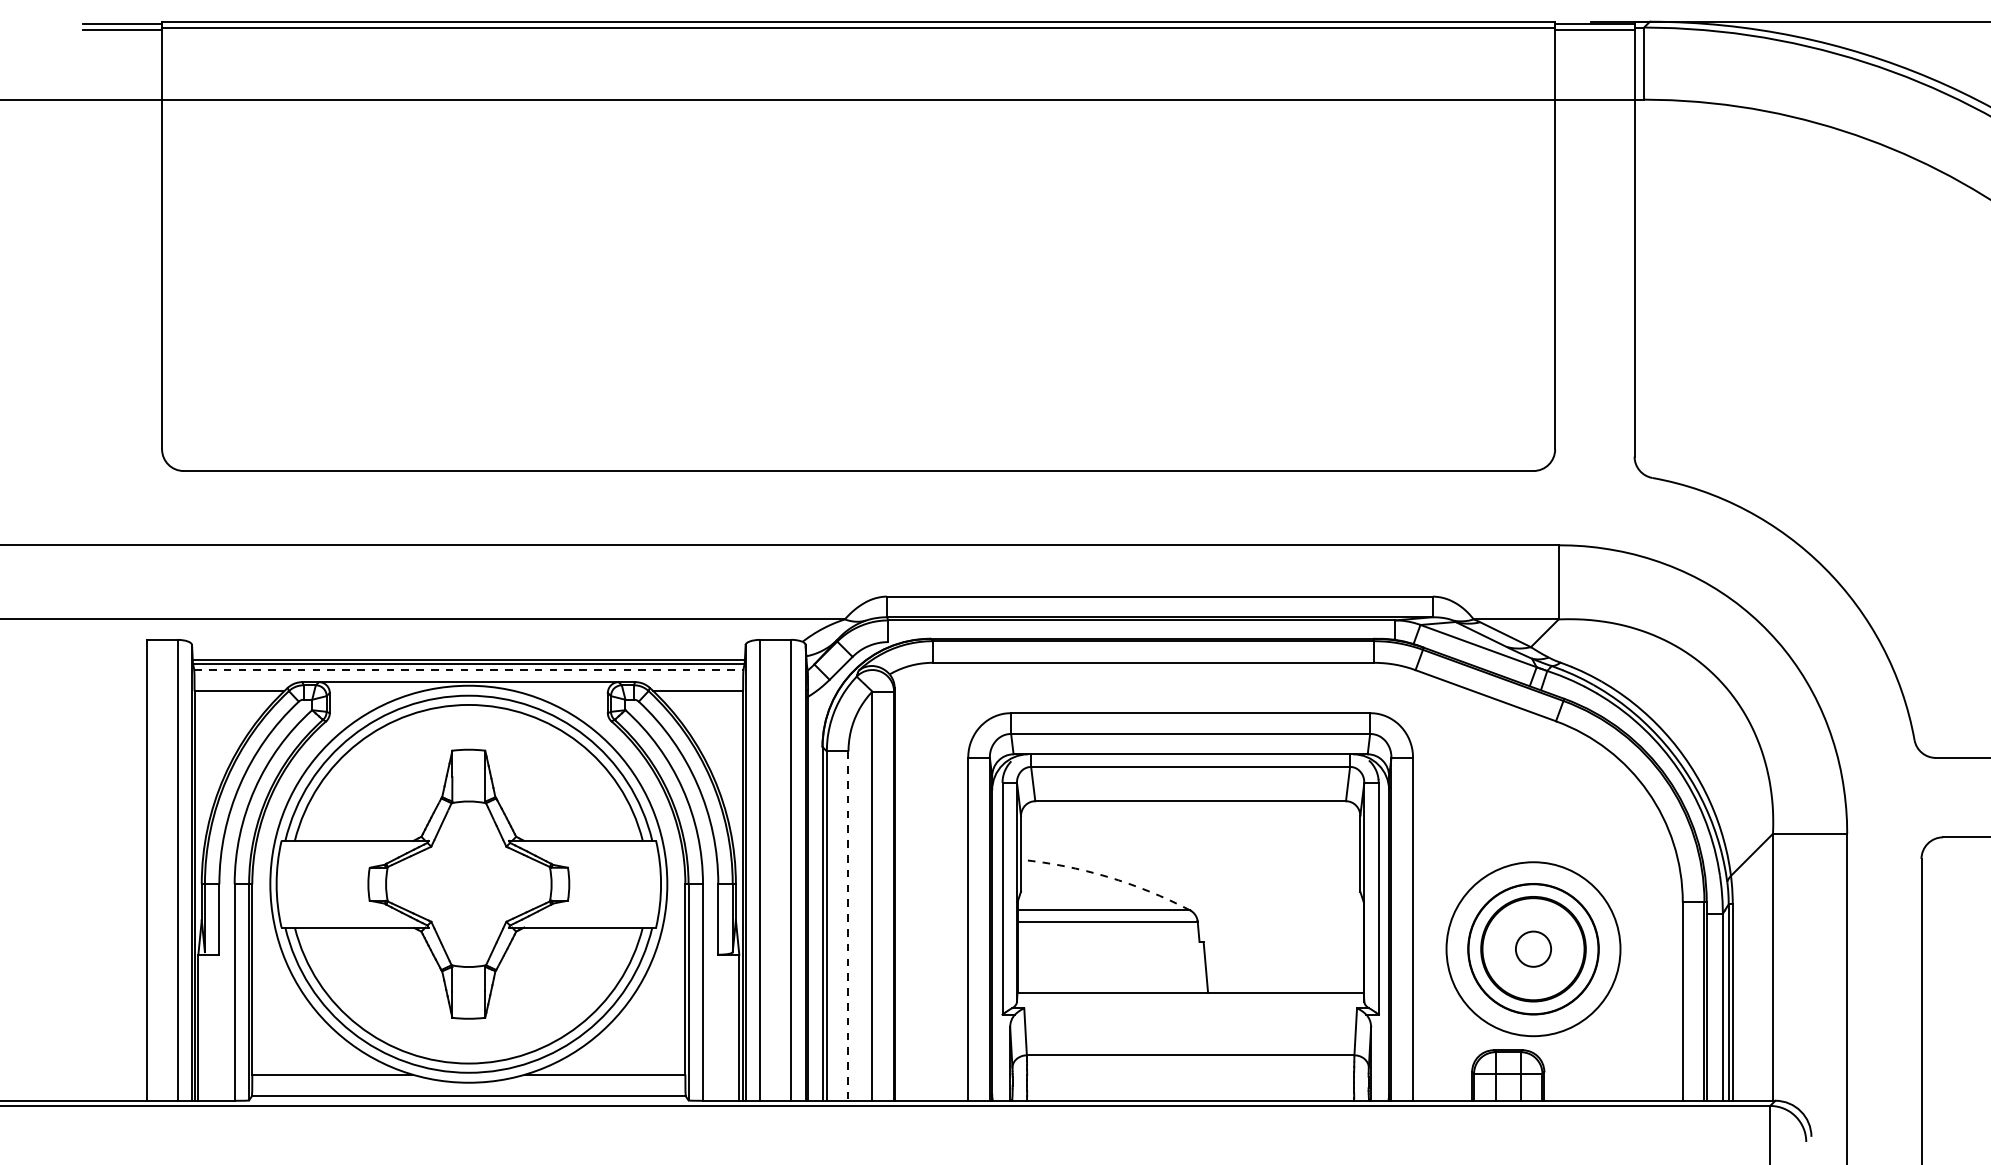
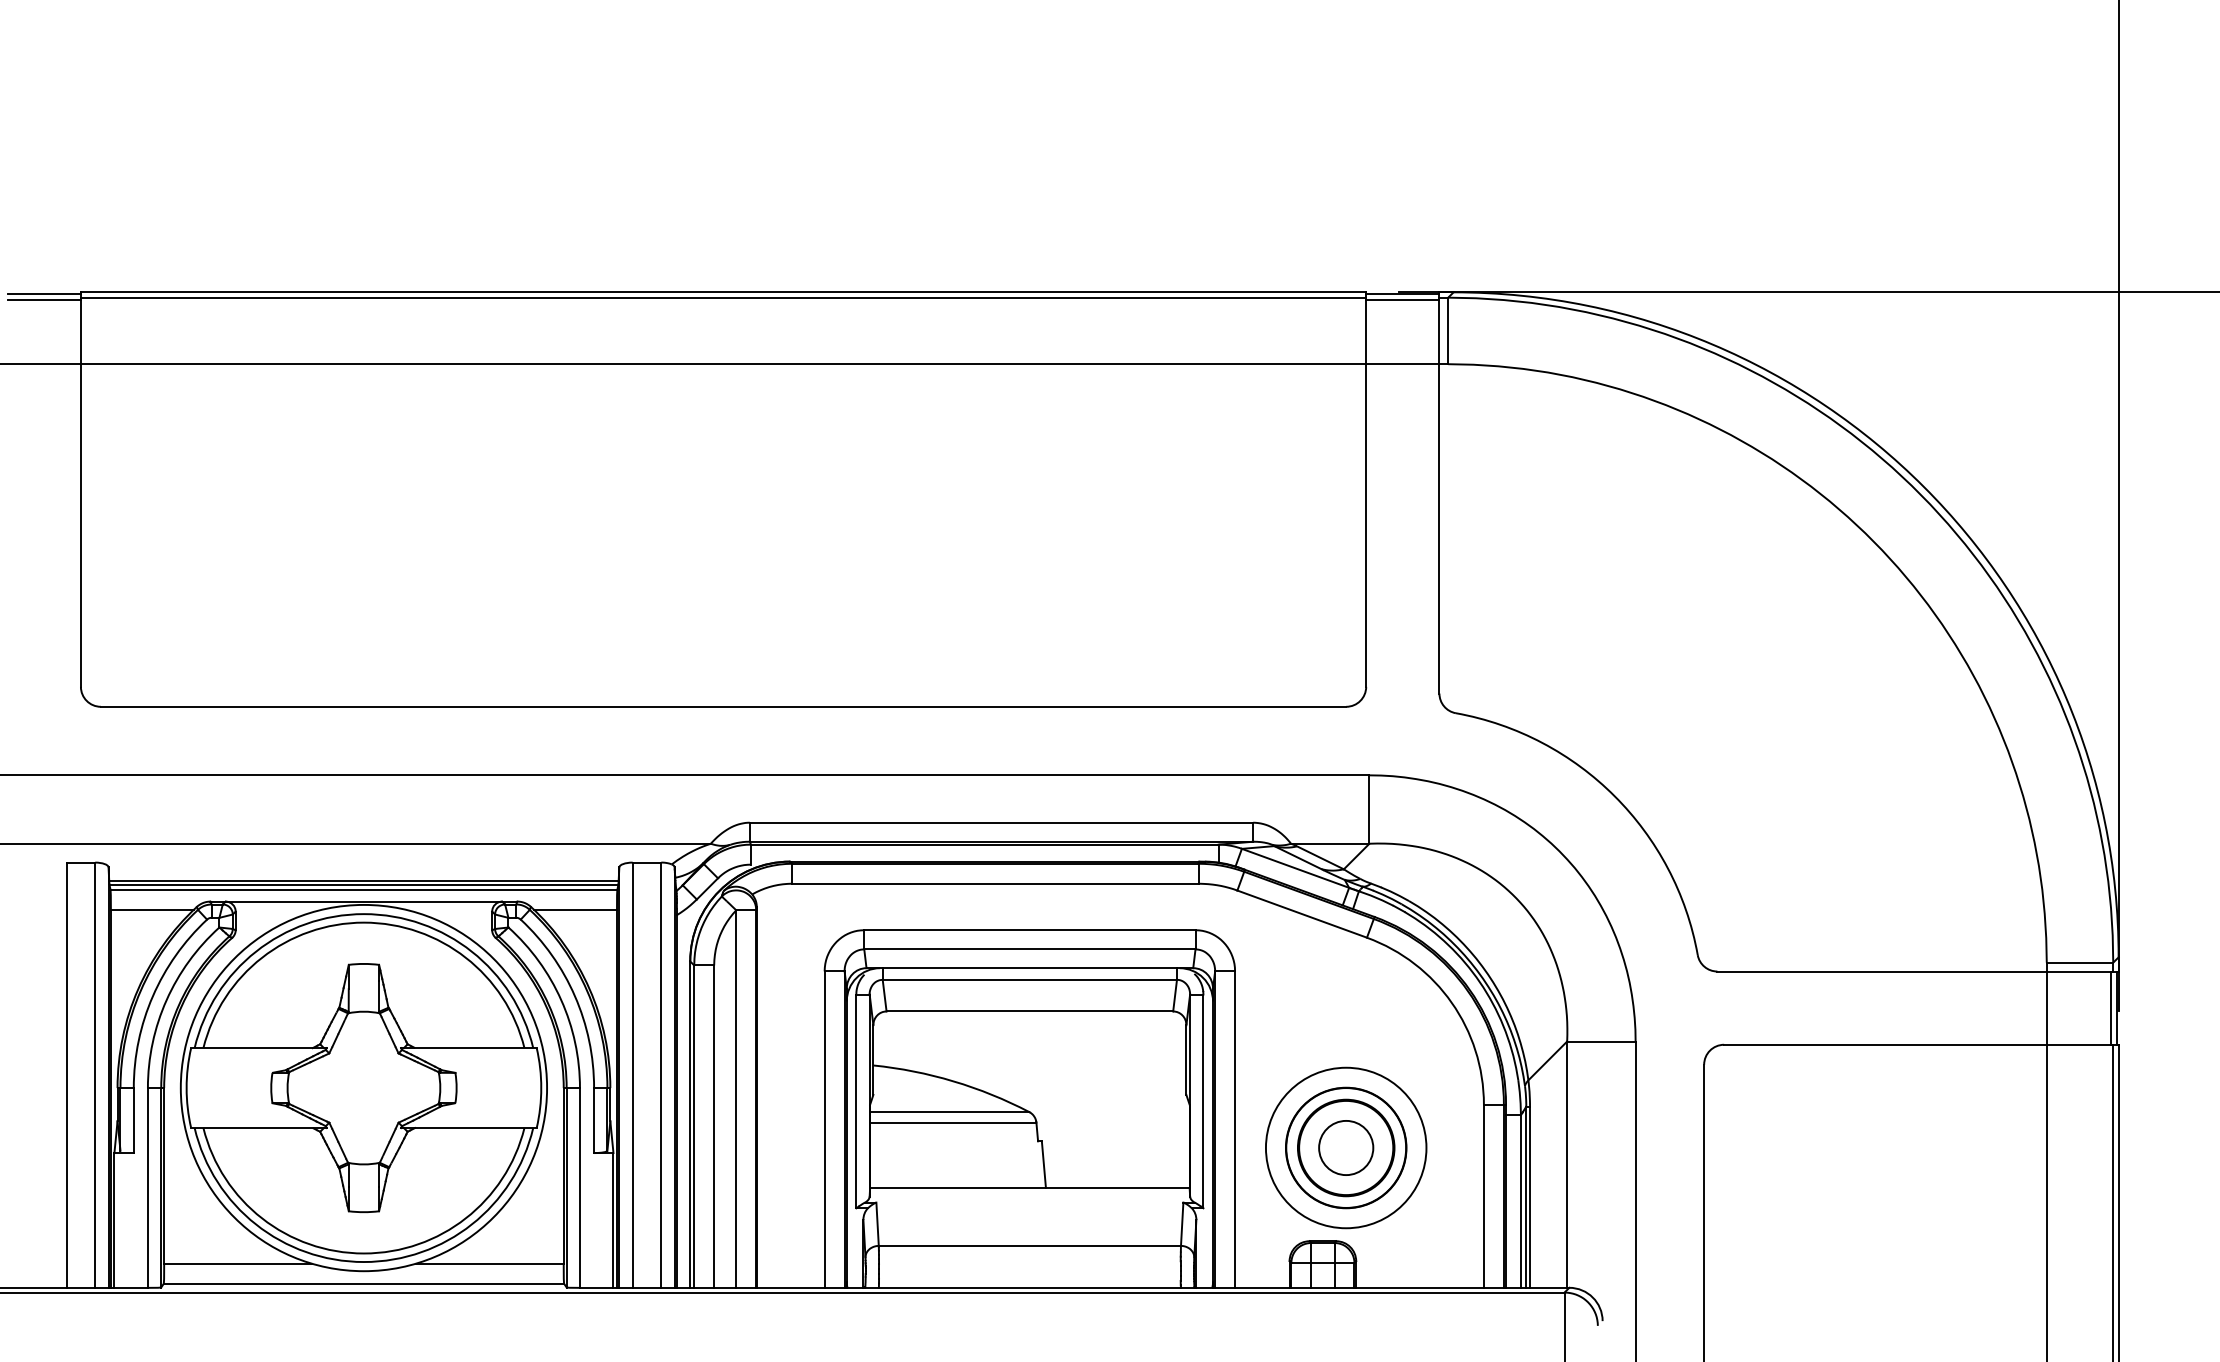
line: (469, 670) -> (364, 890), dashed -> solid
arc: (1107, 877) -> (953, 1081), dashed -> solid
line: (848, 926) -> (714, 1127), dashed -> solid
circle: (1533, 948) -> (1346, 1147), size x1.67

